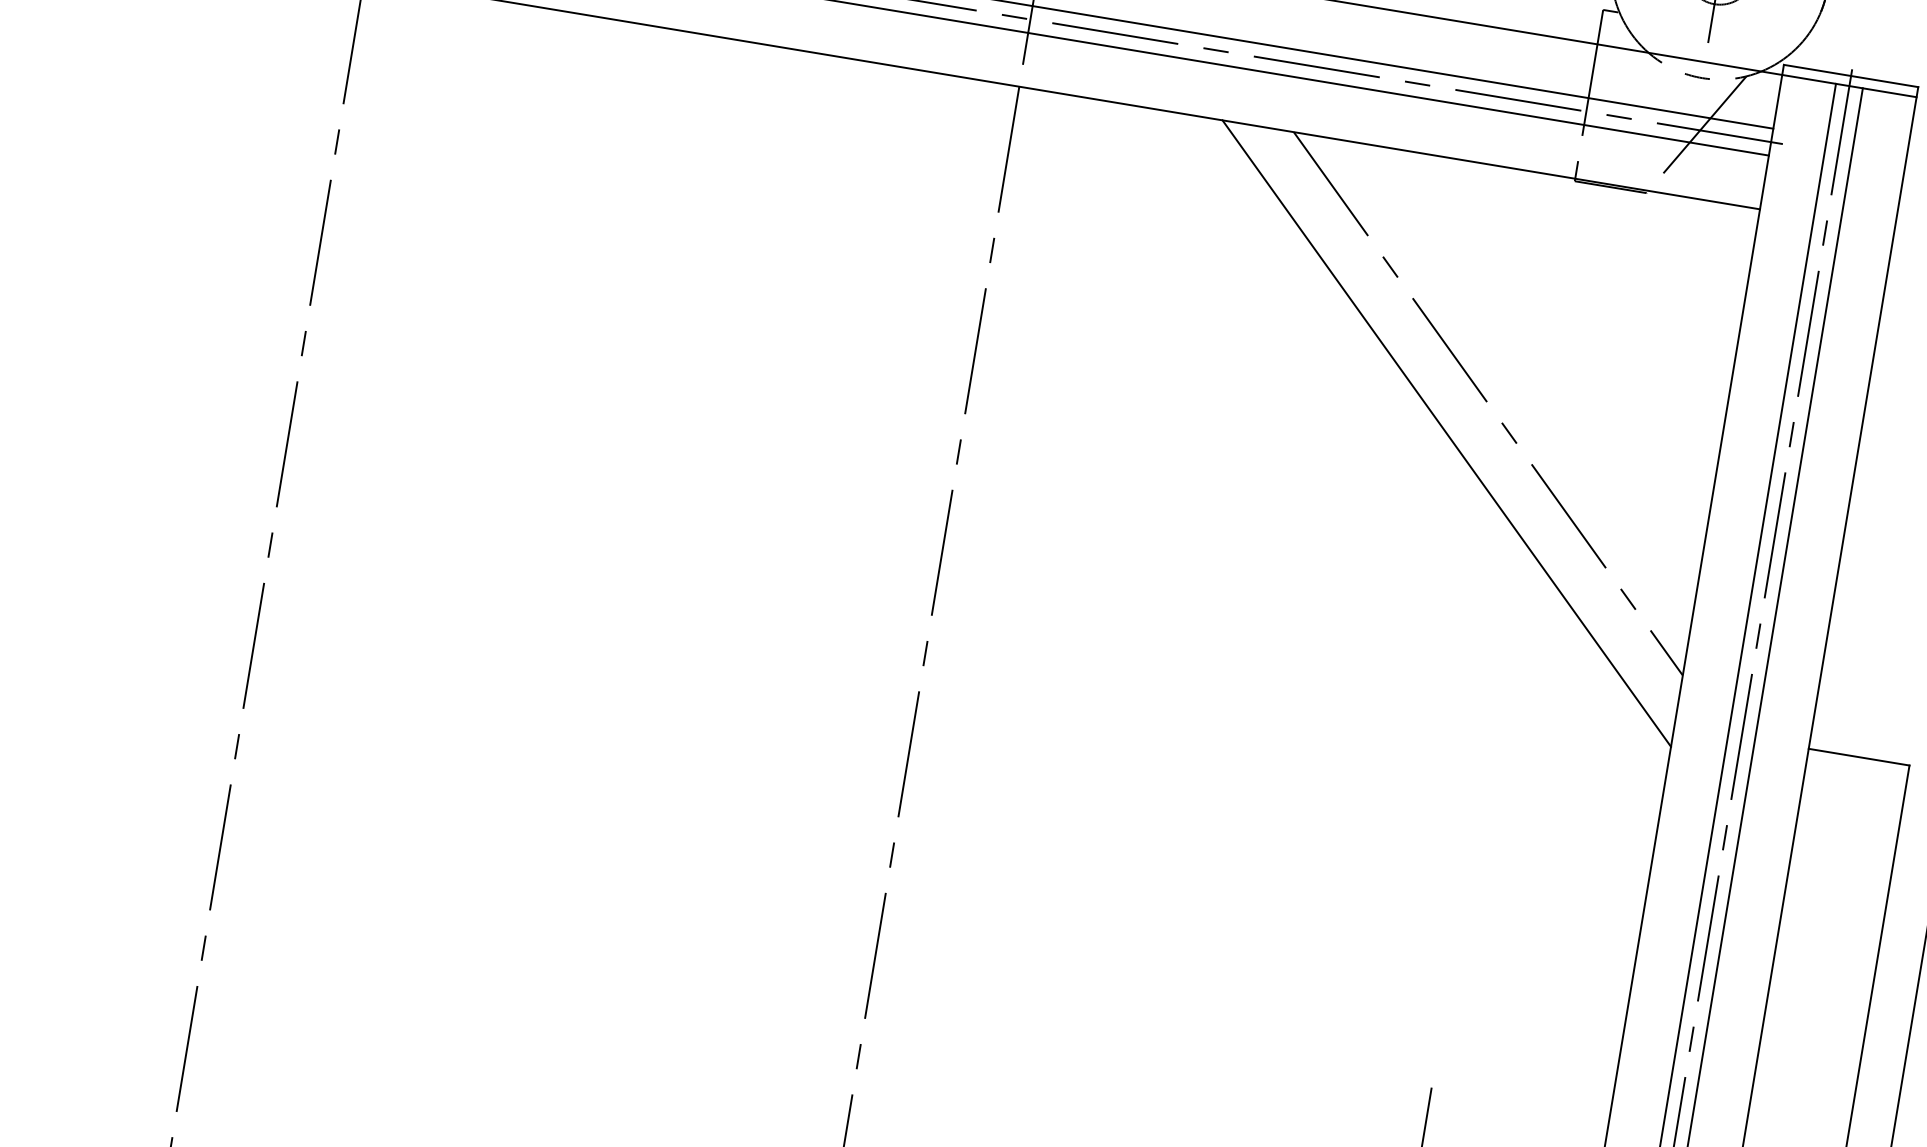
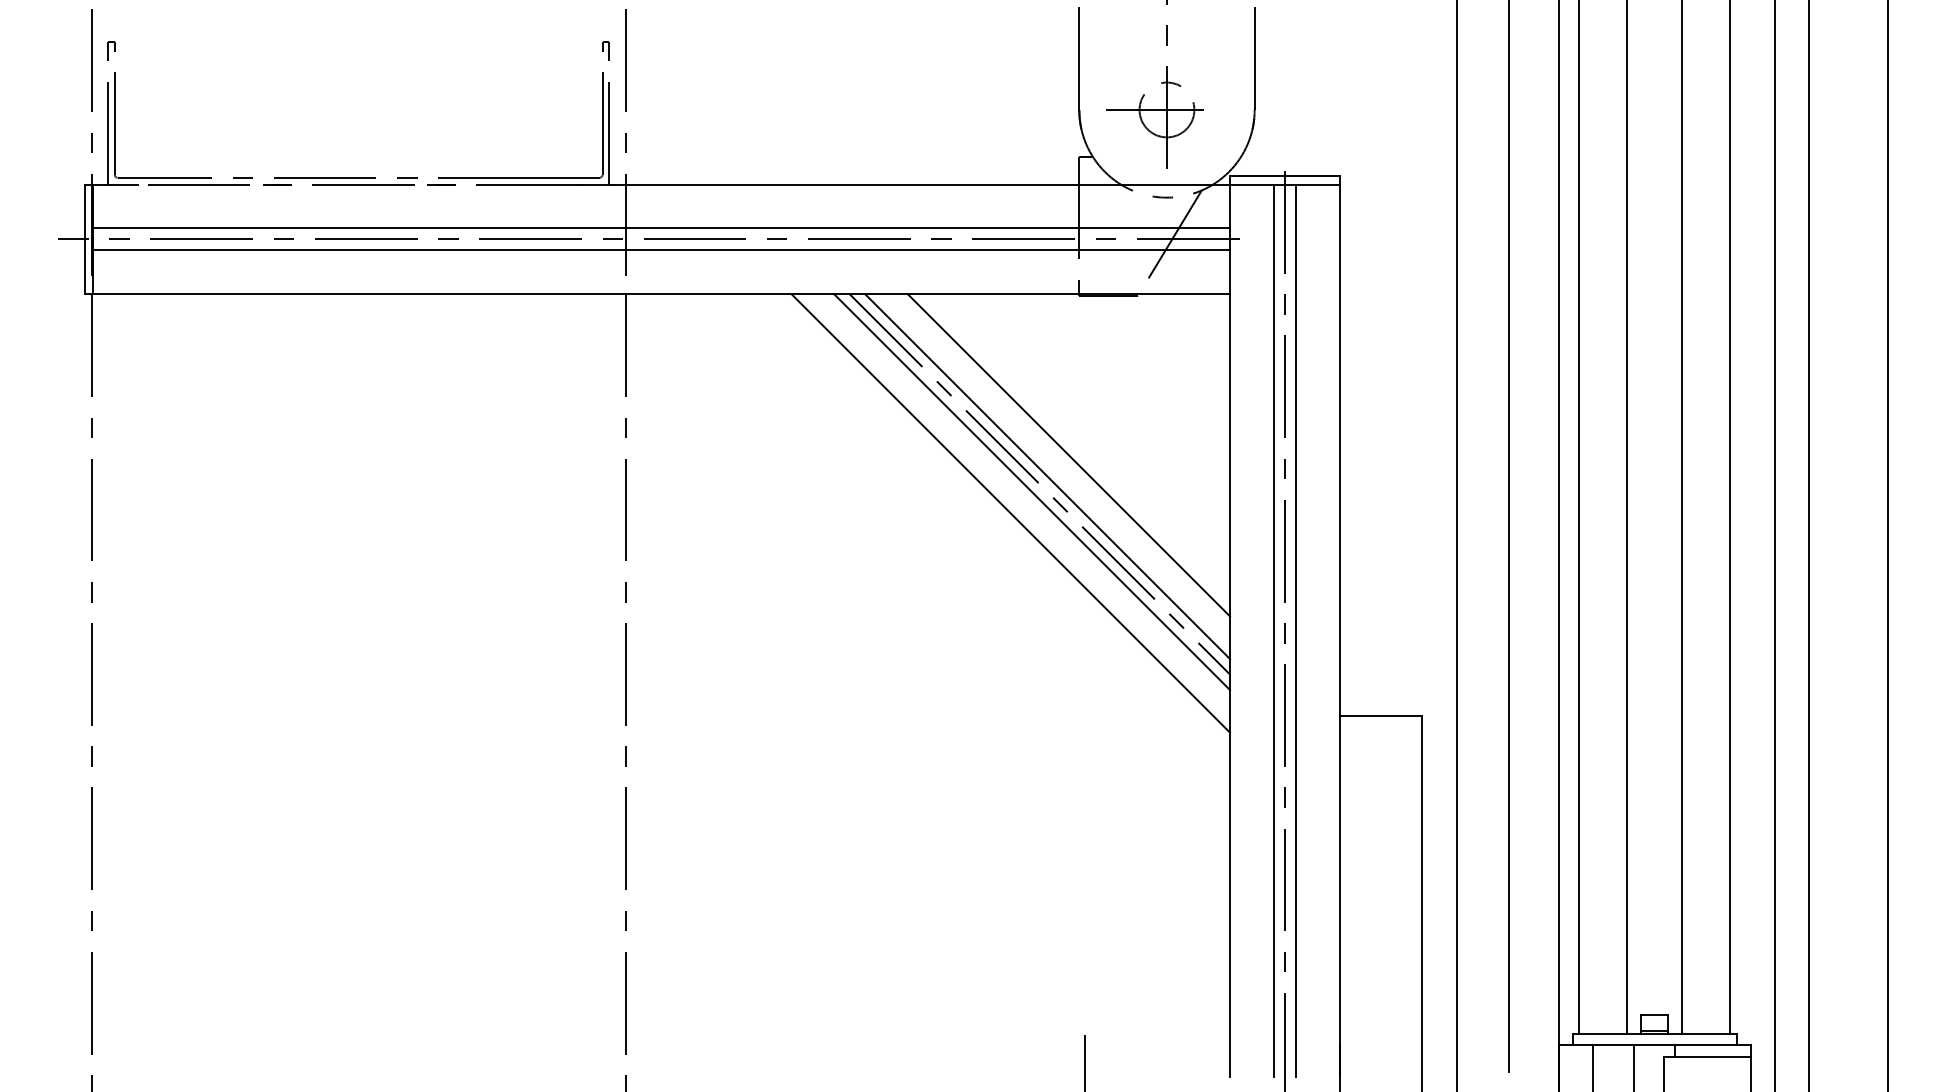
line: (1529, 374) -> (1068, 455), added
line: (1499, 395) -> (1047, 476), added
line: (1477, 412) -> (1032, 492), added

